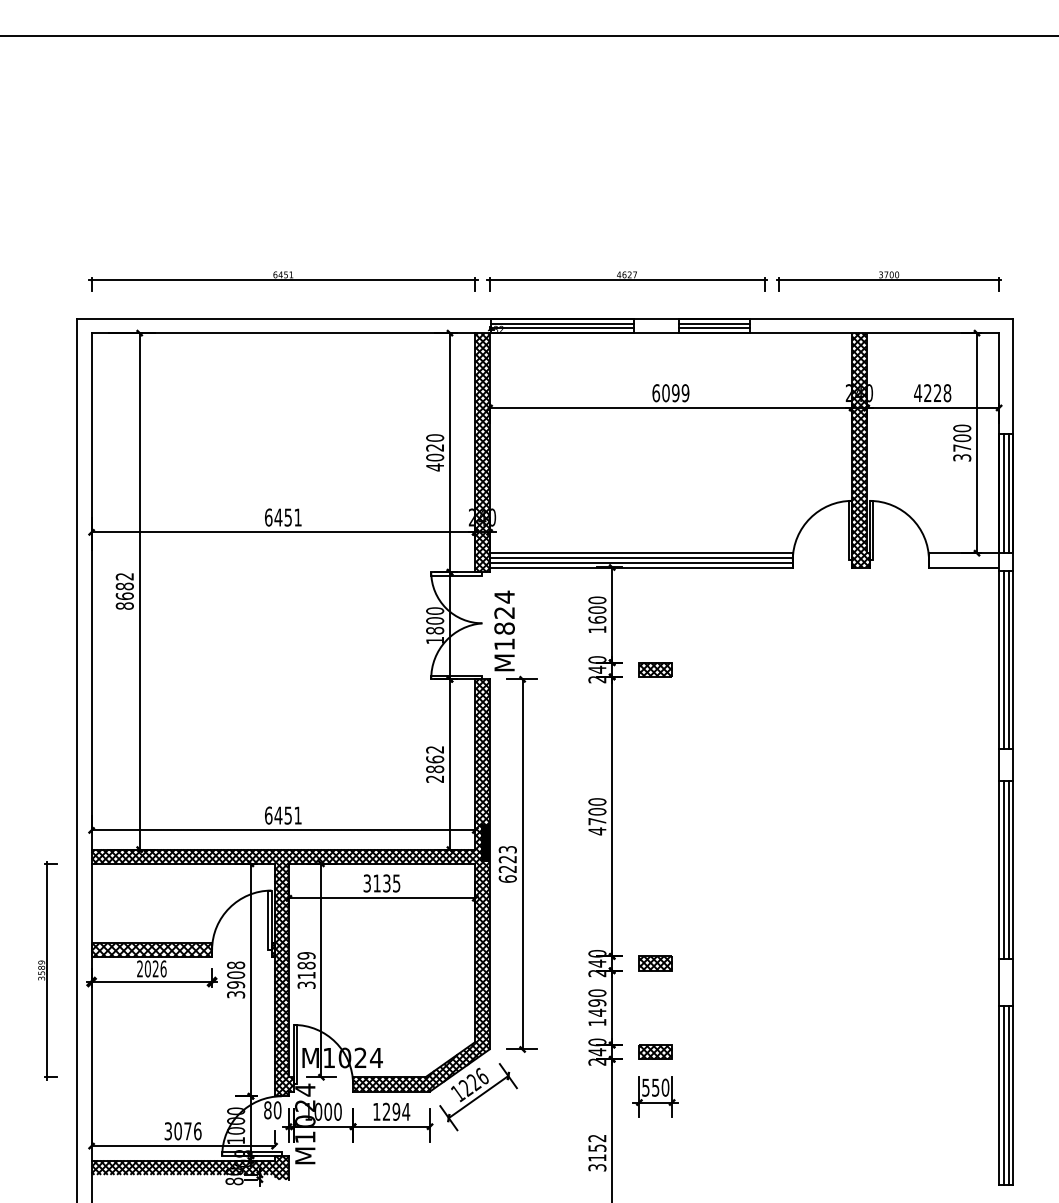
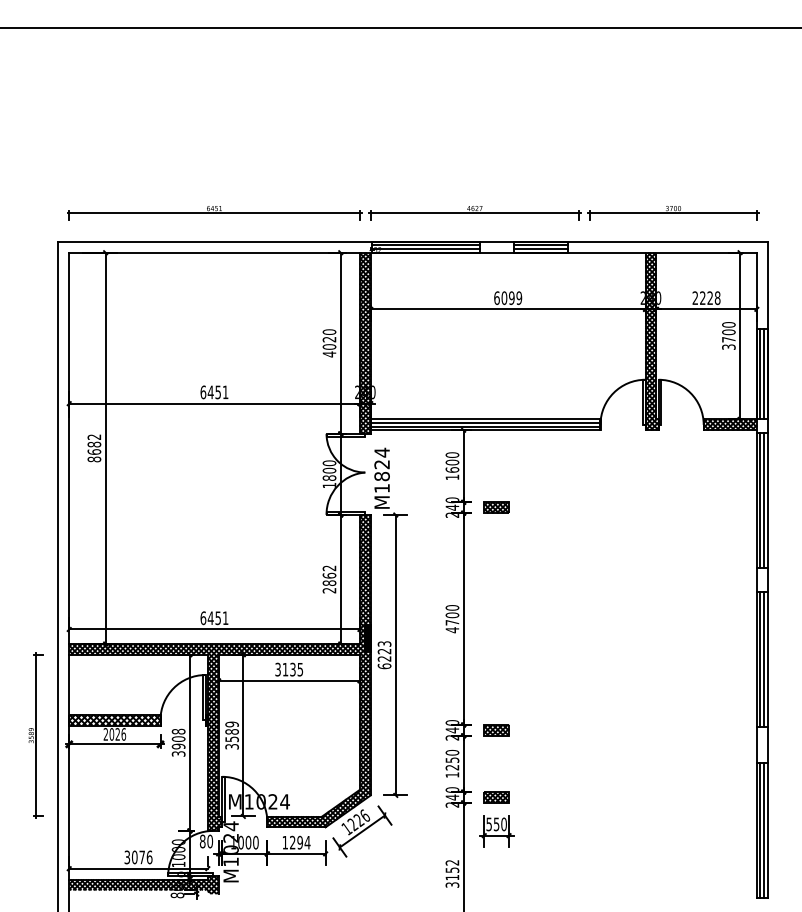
text: (918, 392) -> (695, 297), 4228 -> 2228
hatch: (964, 560) -> (730, 424), added
text: (306, 975) -> (232, 739), 3189 -> 3589
text: (597, 1007) -> (452, 763), 1490 -> 1250

